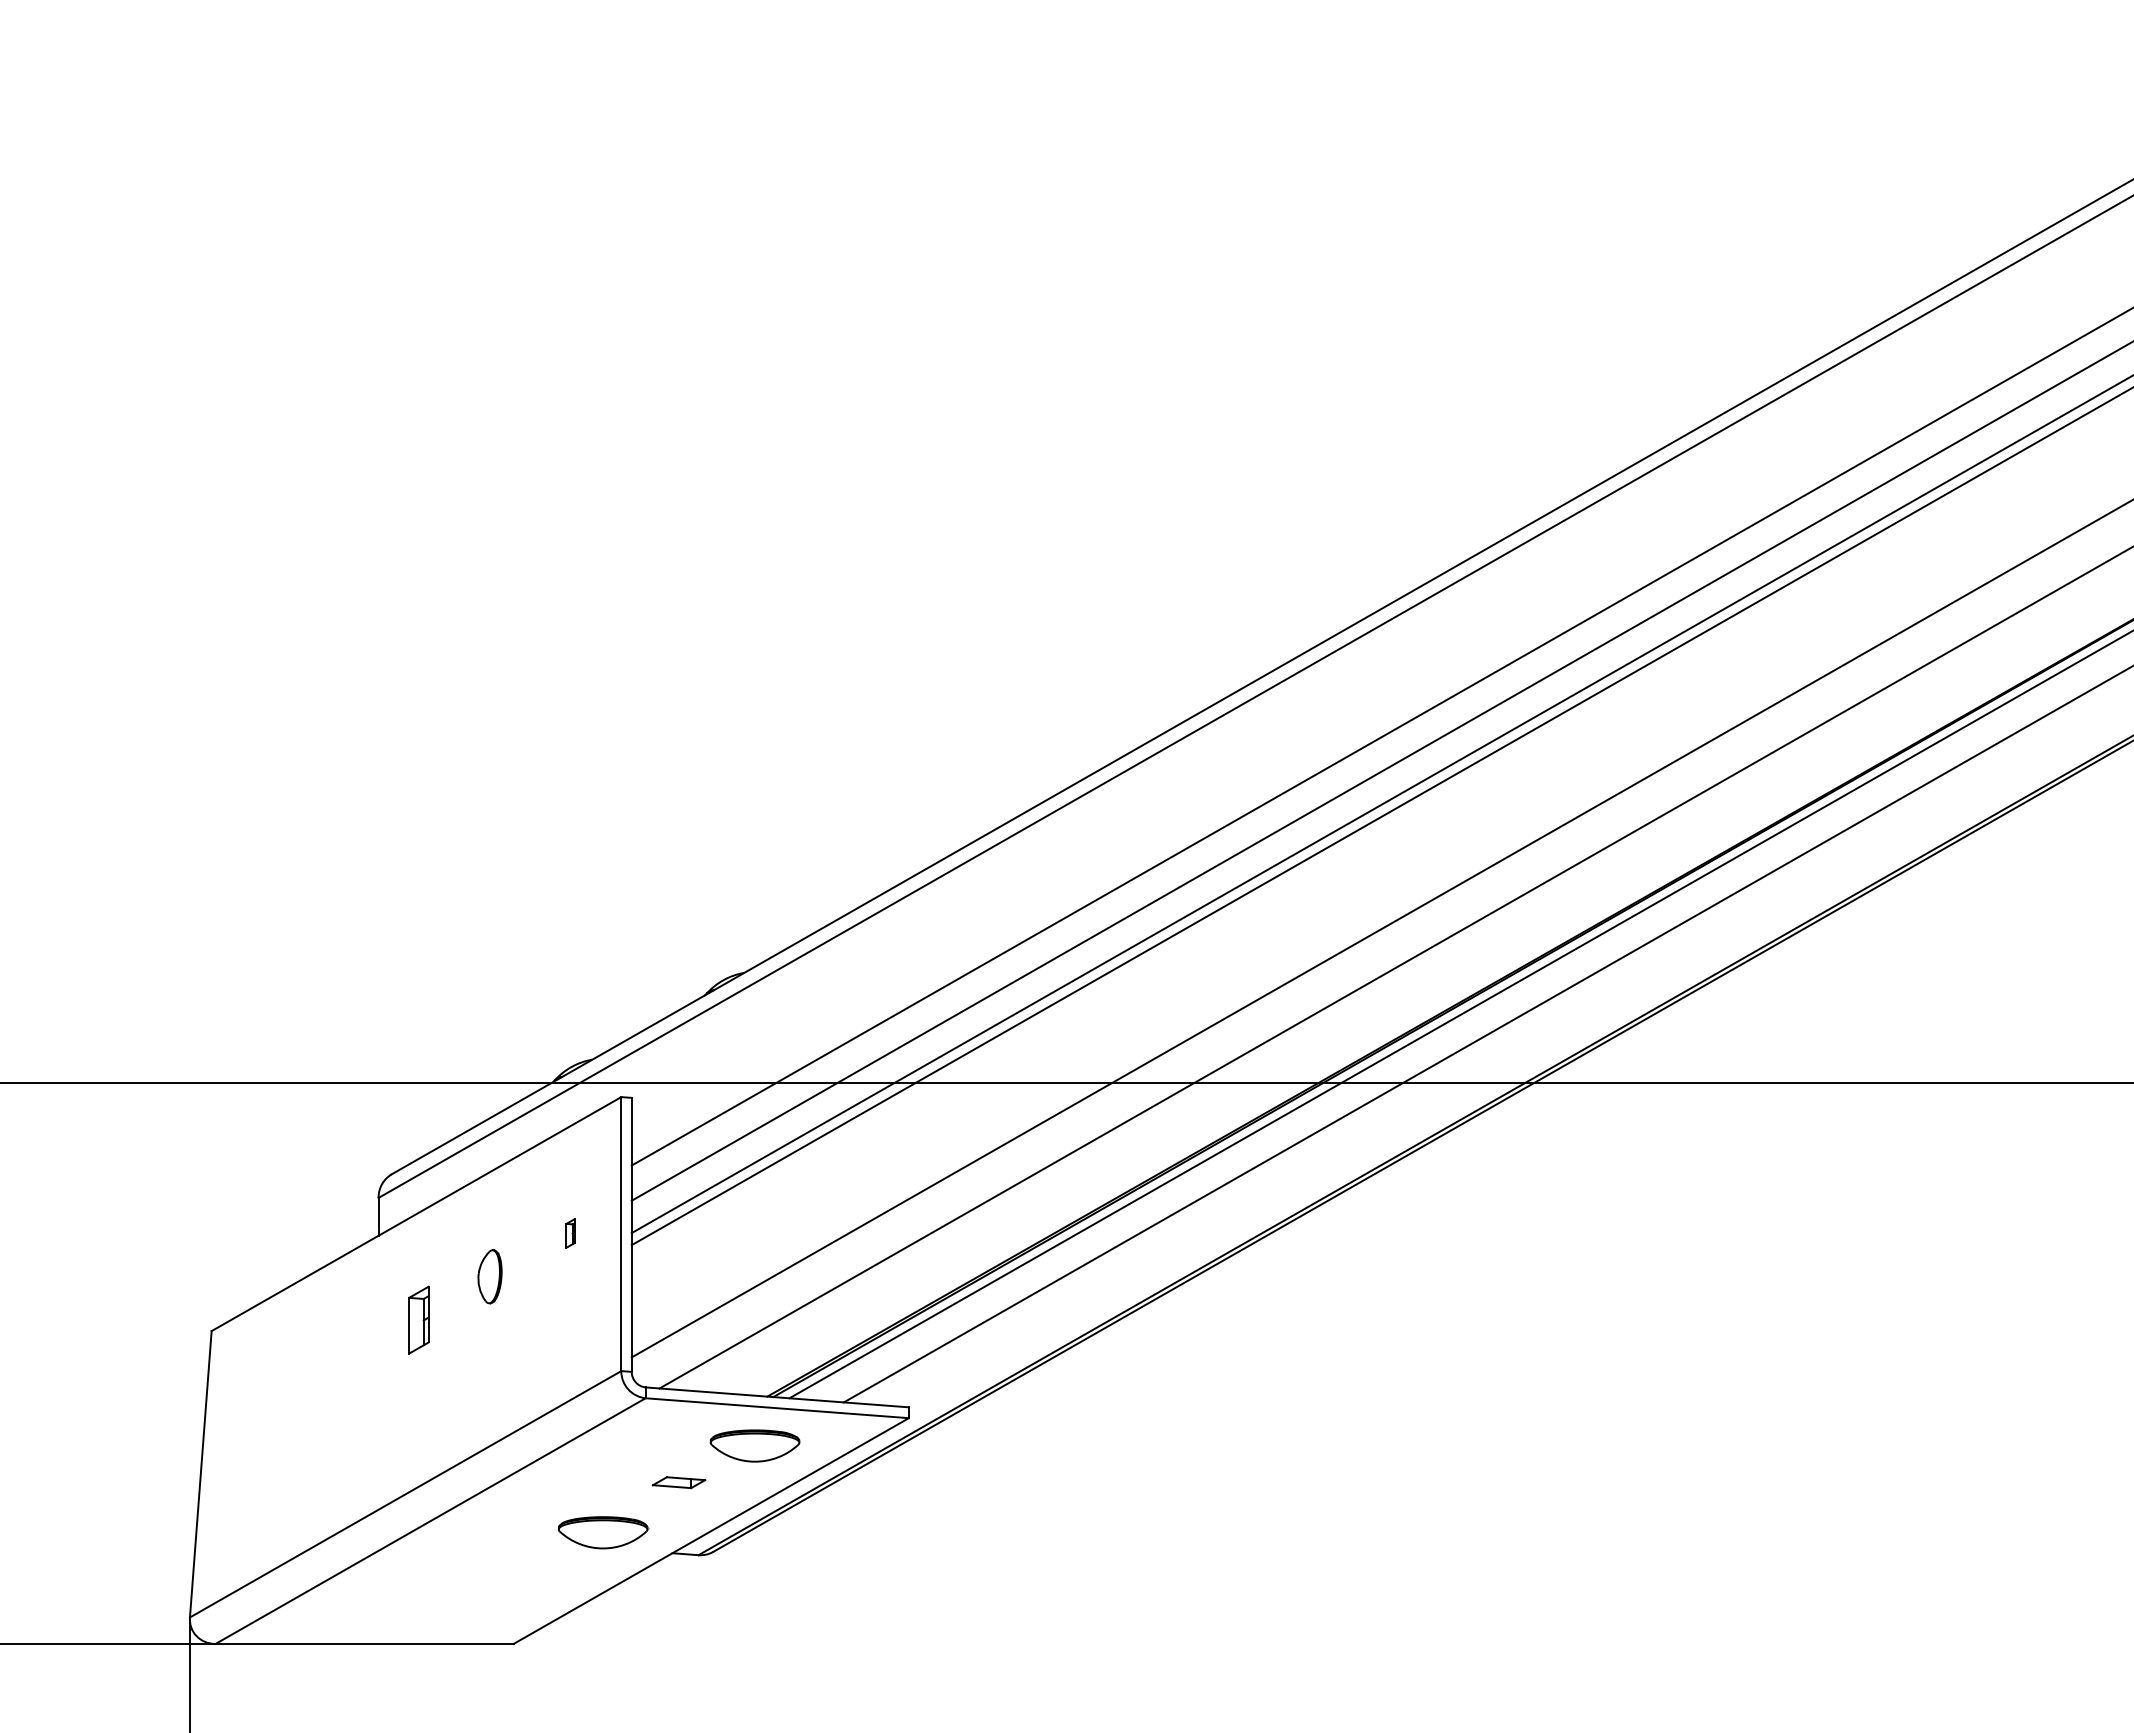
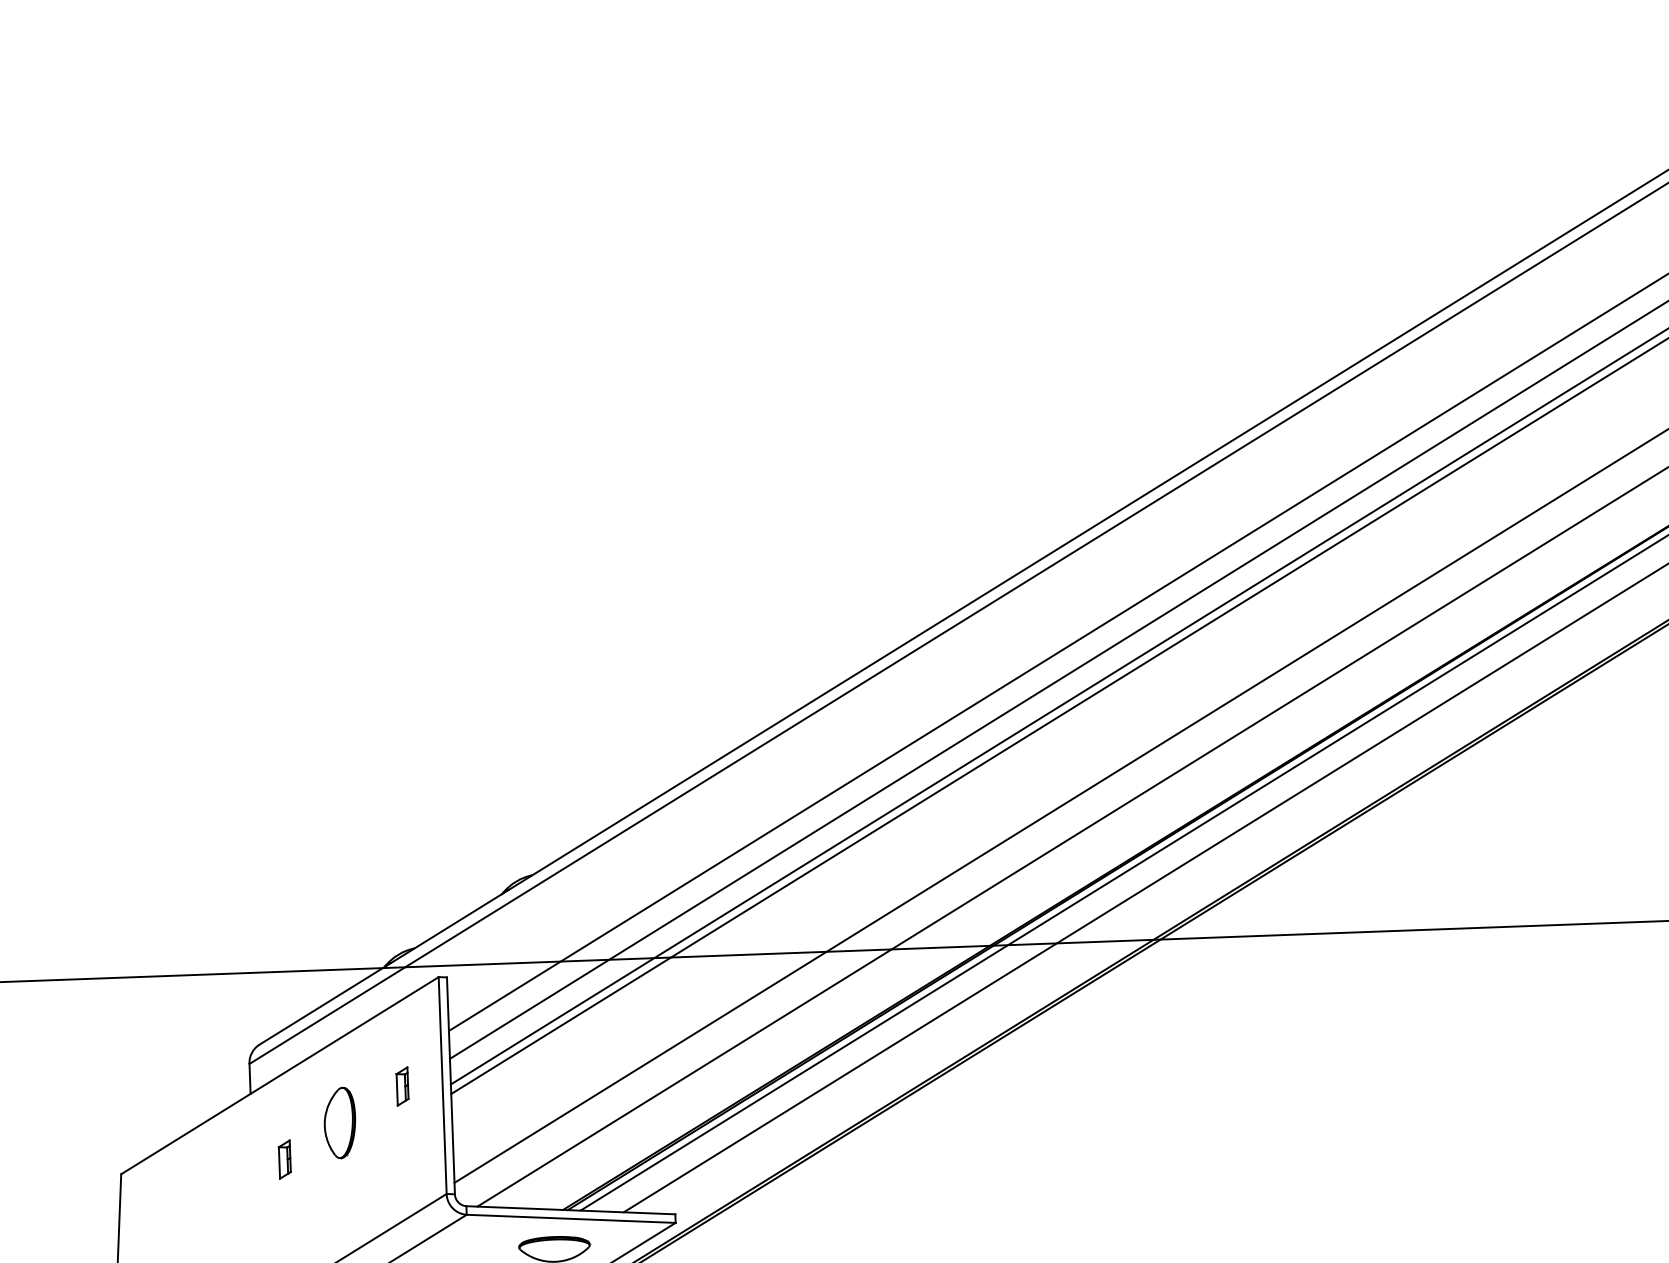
part: (570, 1233) -> (402, 1086), size x1.67
part: (489, 1276) -> (339, 1122), size x1.67
part: (418, 1320) -> (284, 1159), size x0.71

